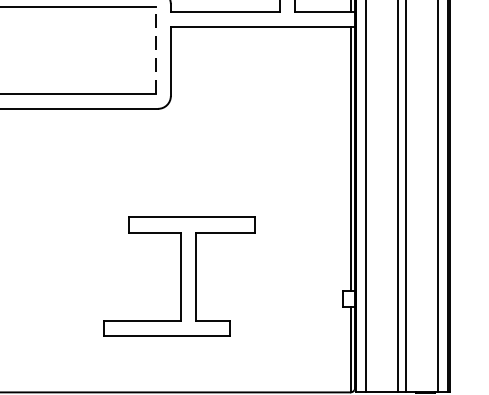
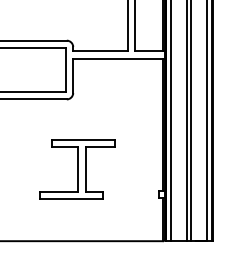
line: (155, 50) -> (65, 70), dashed -> solid
part: (179, 277) -> (77, 169), moved

